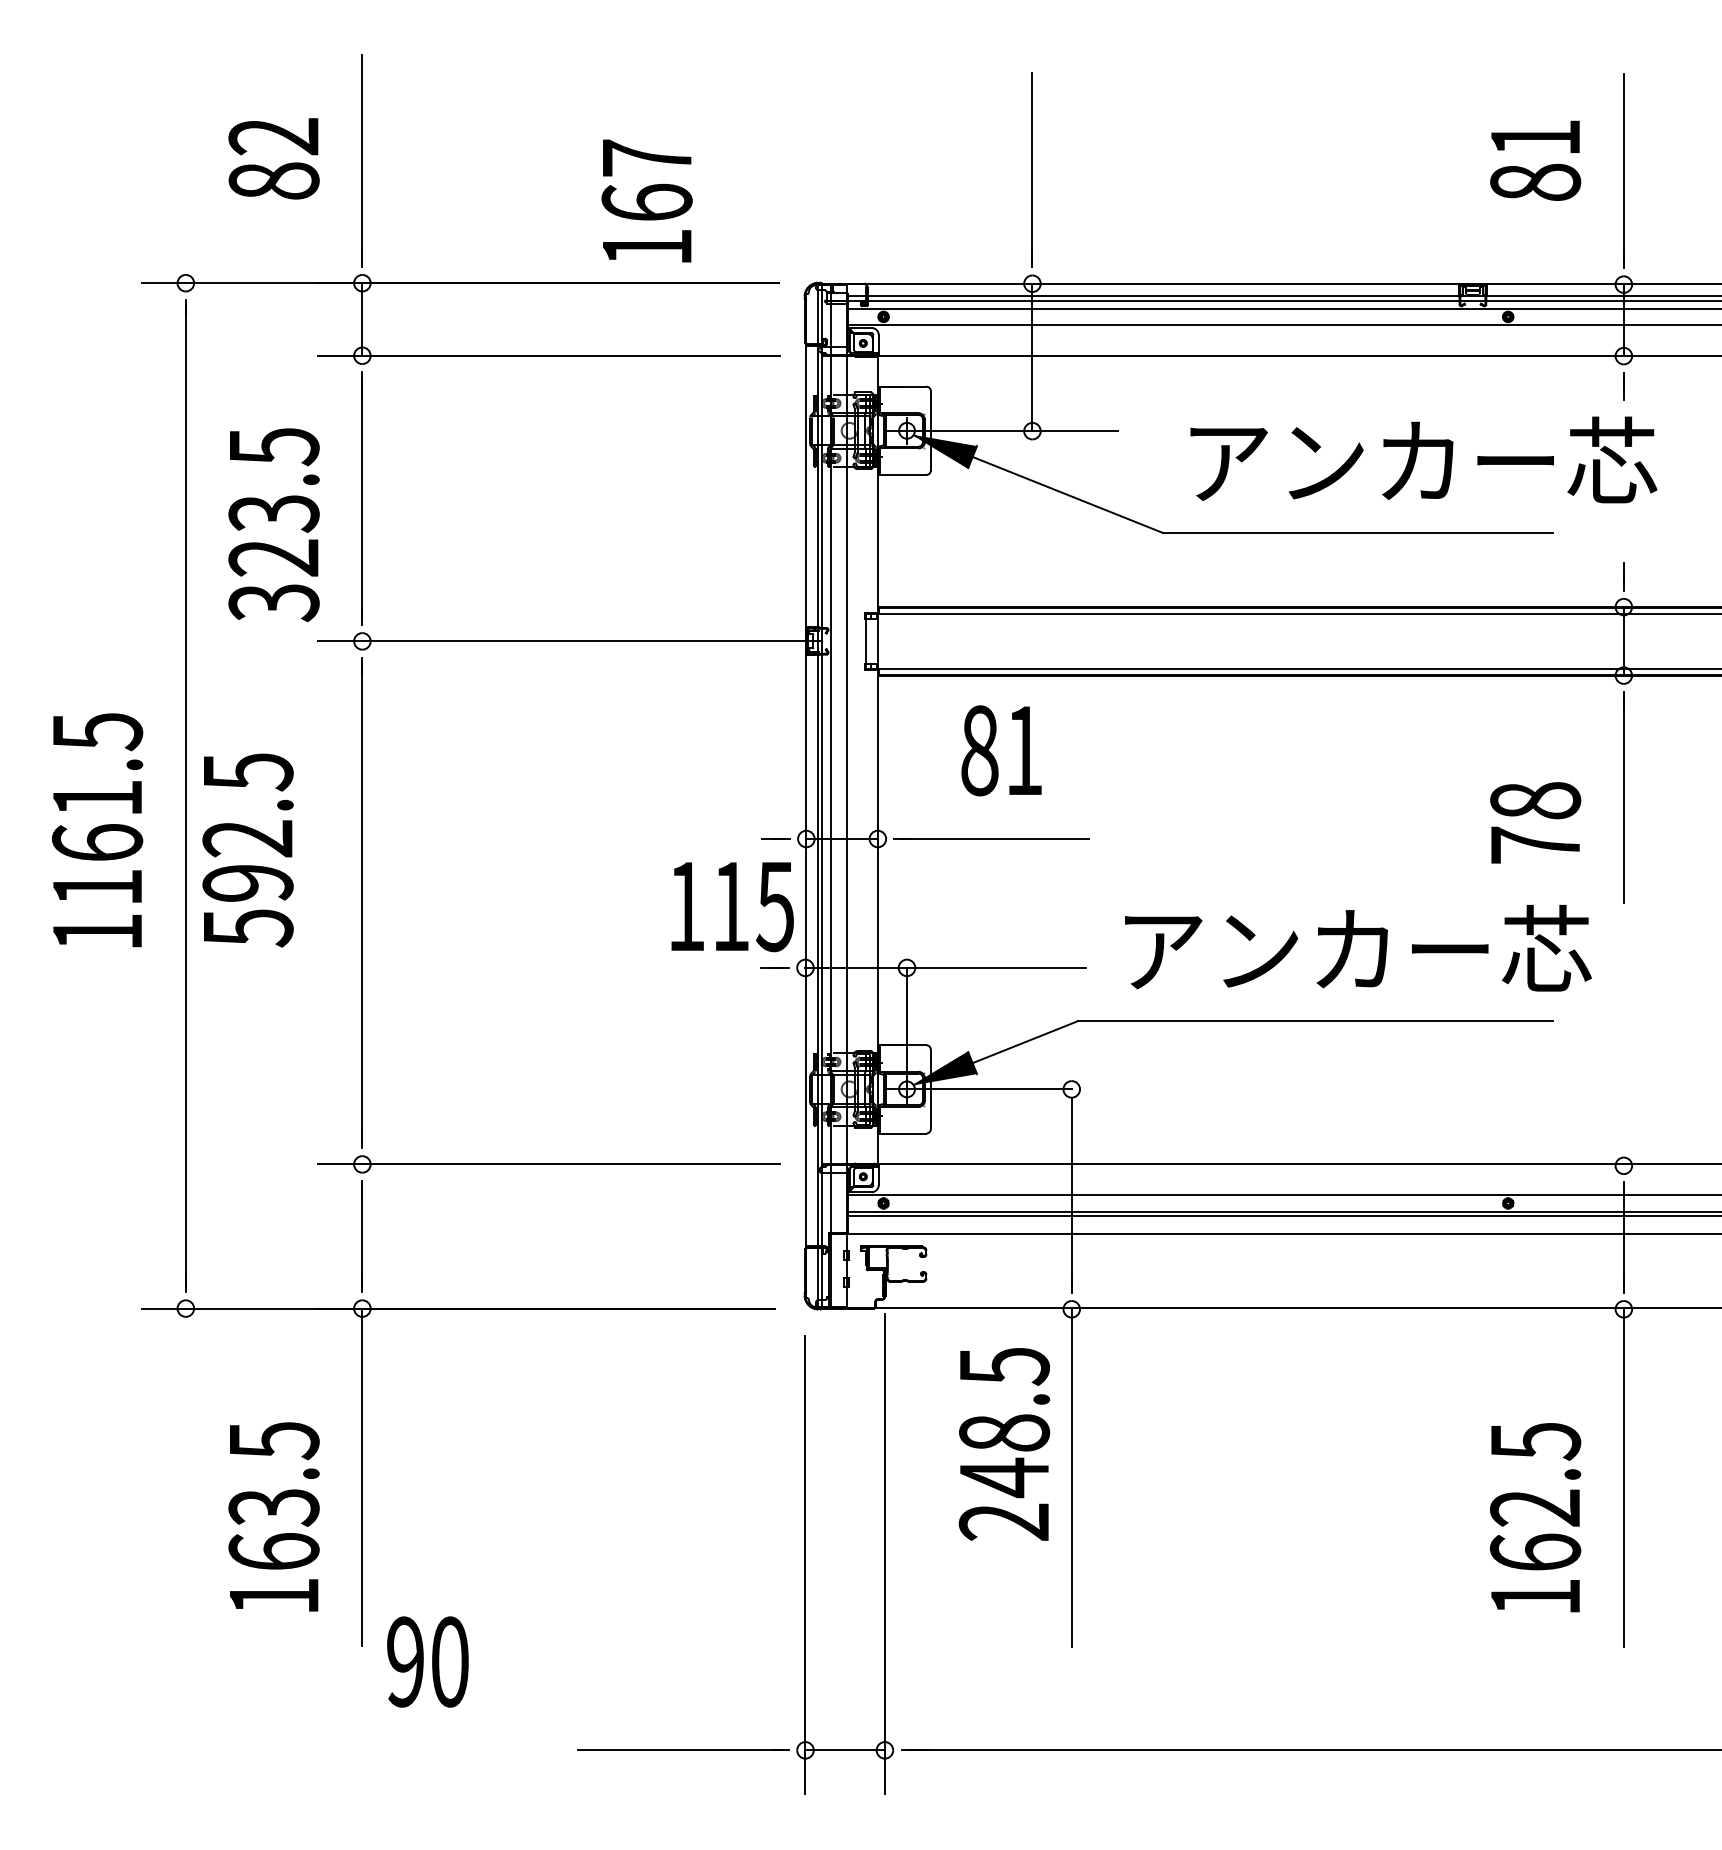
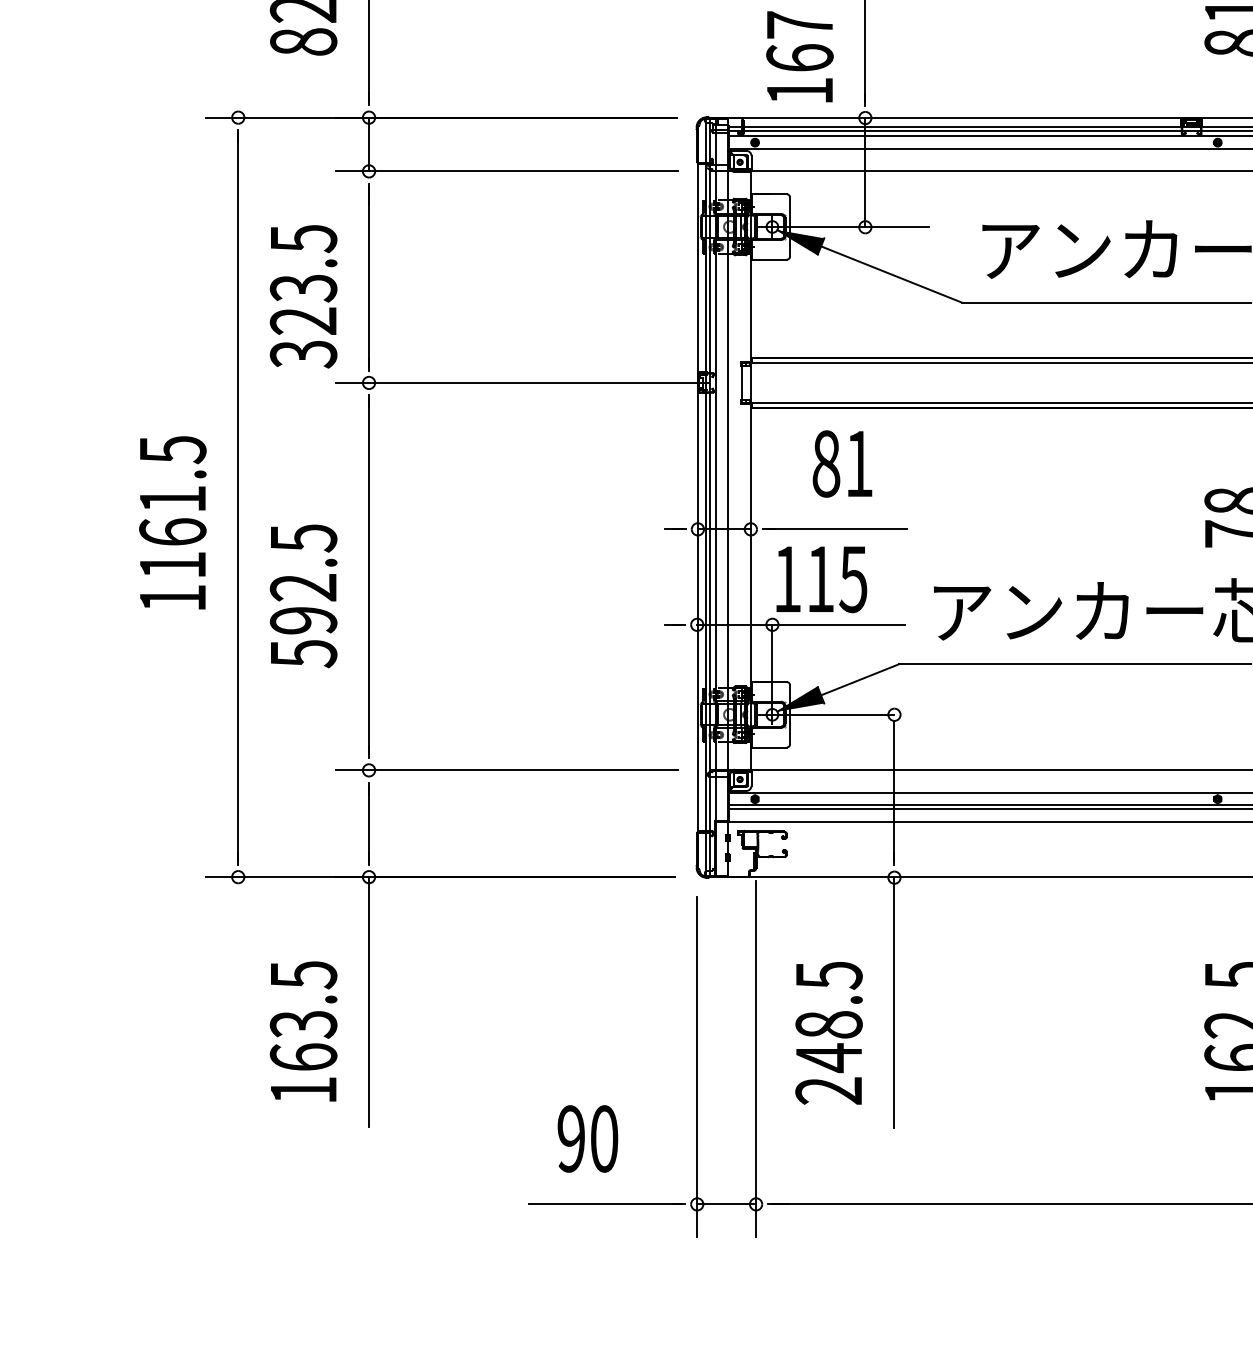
text: (646, 200) -> (799, 56), moved
text: (247, 850) -> (303, 596), moved
text: (732, 907) -> (821, 580), moved
text: (1004, 1444) -> (829, 1033), moved
text: (427, 1661) -> (587, 1138), moved

